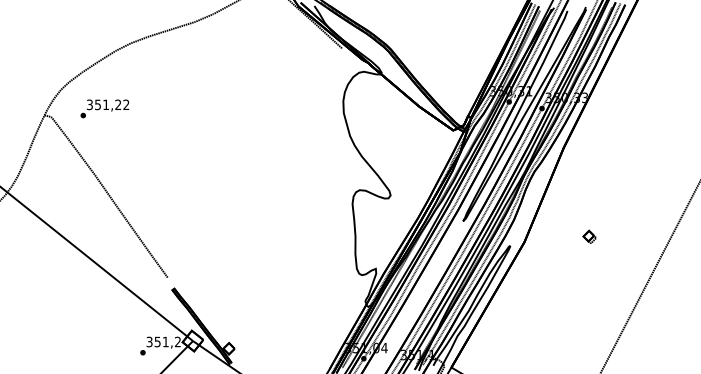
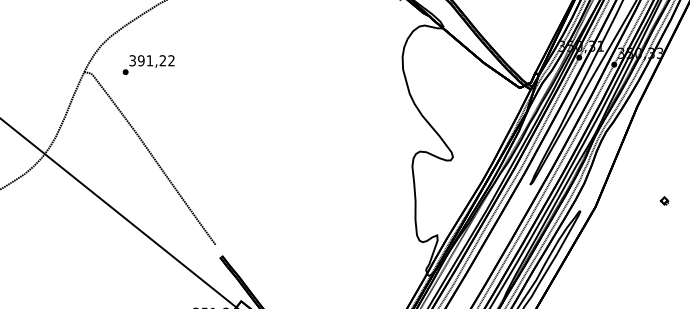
text: (97, 104) -> (140, 60), 351,22 -> 391,22
part: (589, 236) -> (664, 200), size x0.6

